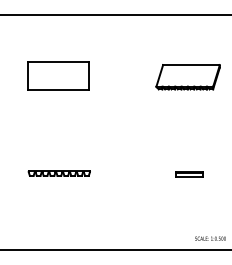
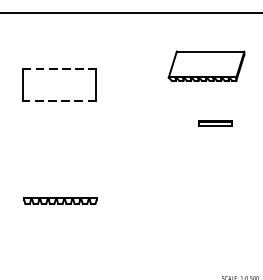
line: (58, 62) -> (59, 68), solid -> dashed
part: (187, 77) -> (205, 66), moved
line: (58, 89) -> (59, 101), solid -> dashed
part: (189, 174) -> (215, 123), moved

